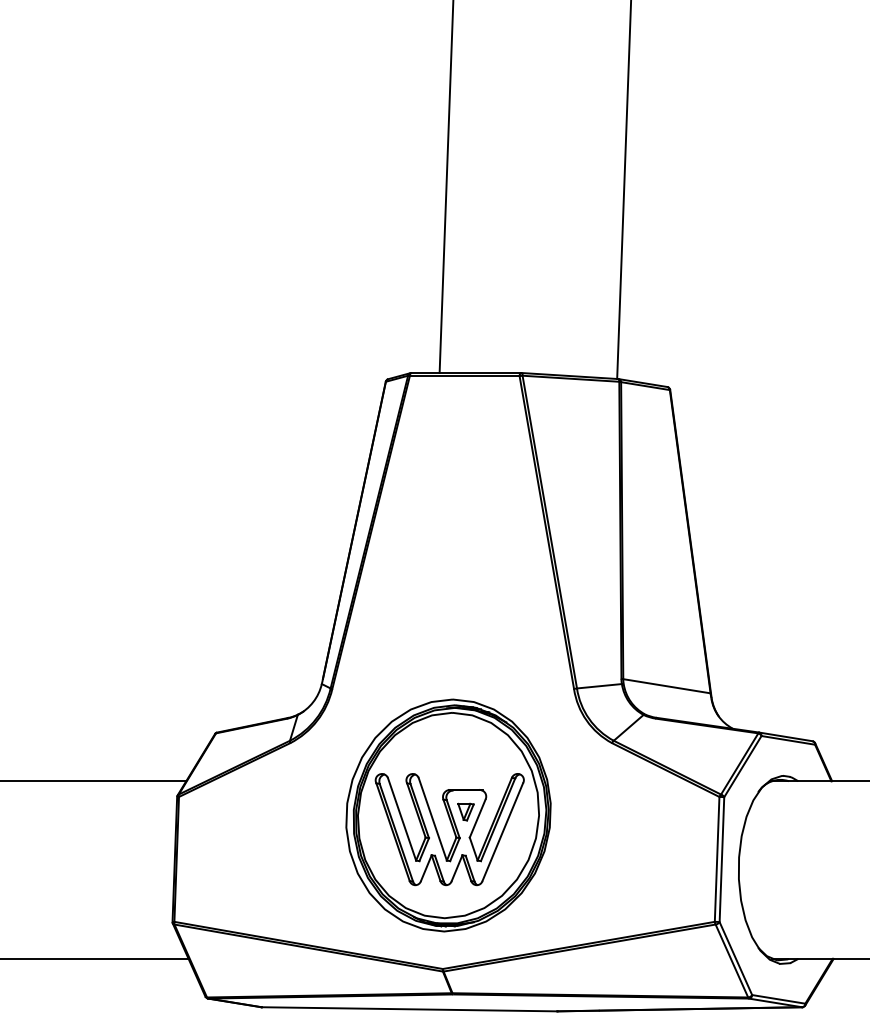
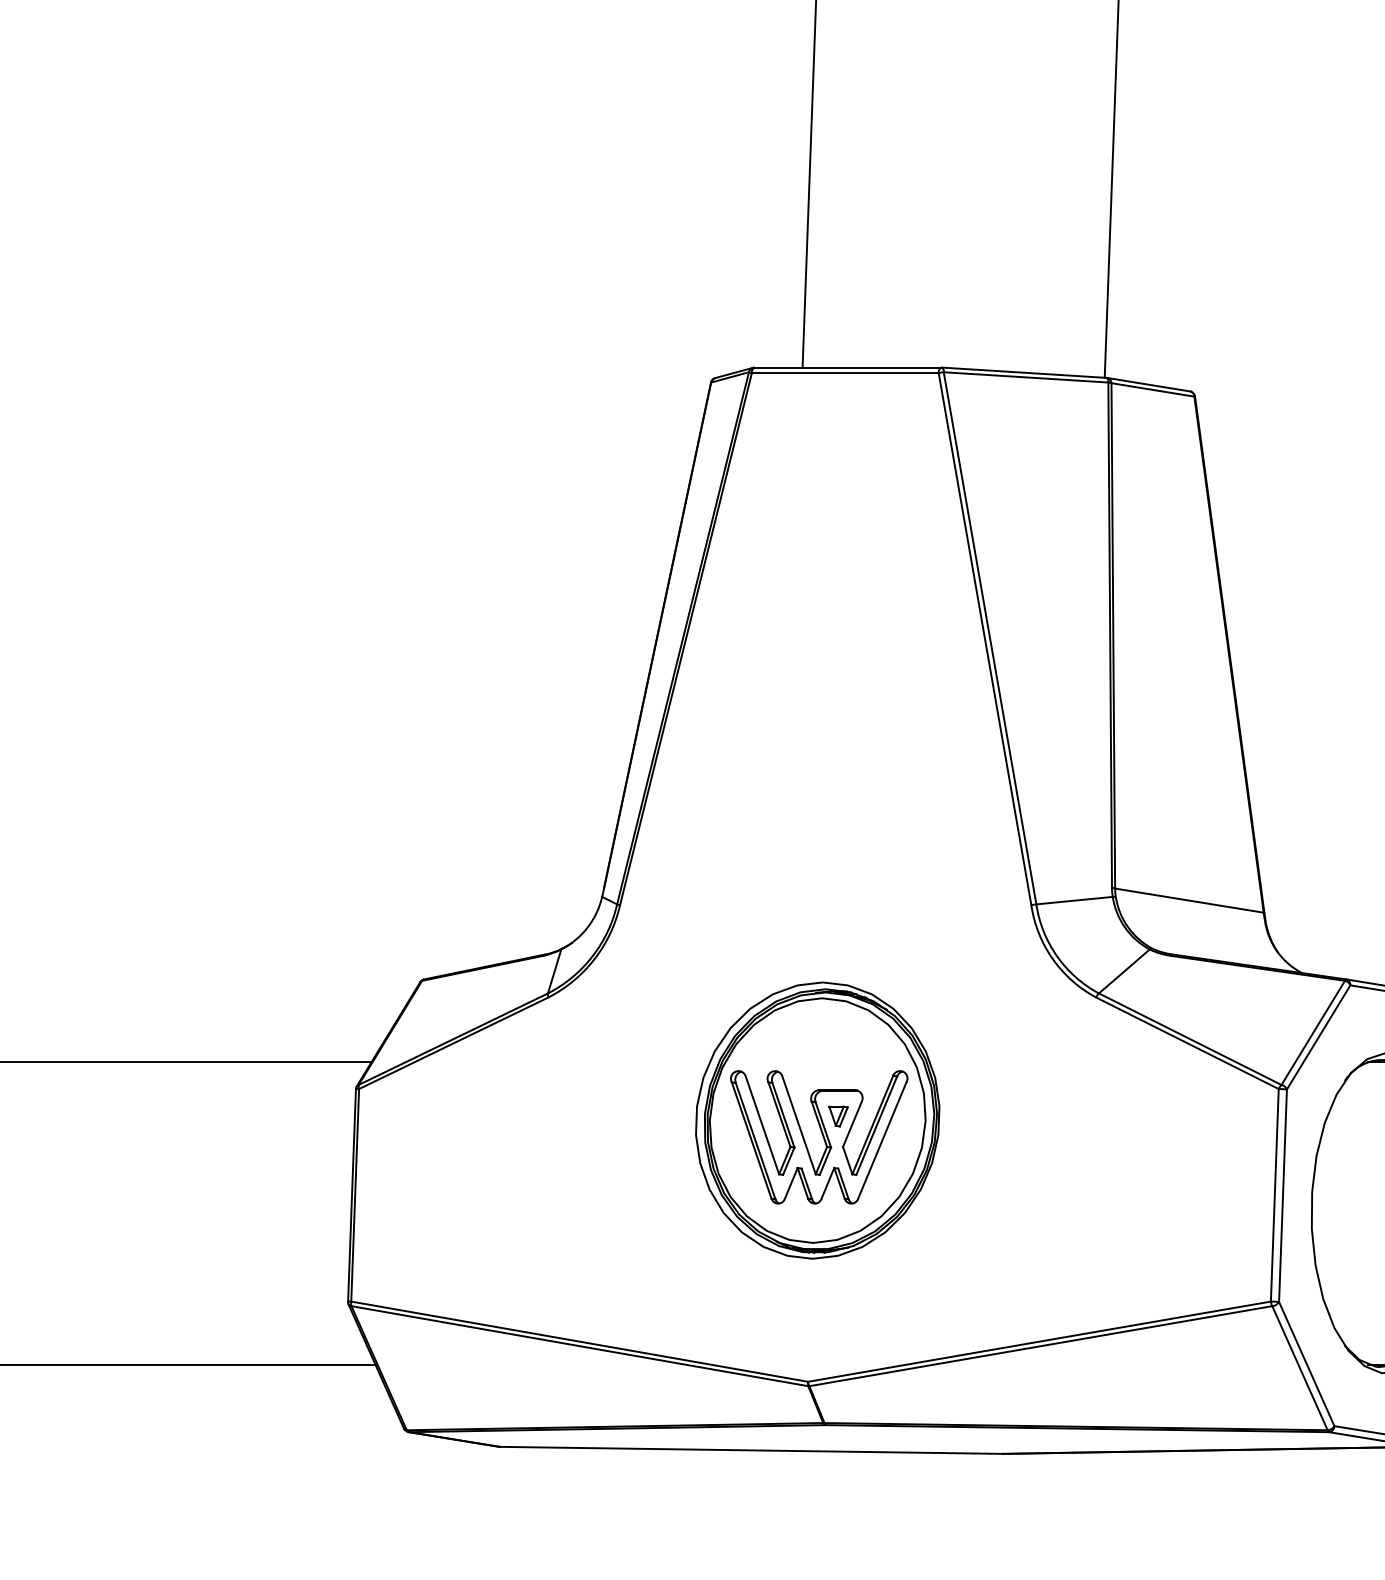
part: (448, 815) -> (817, 1120), size x0.7

